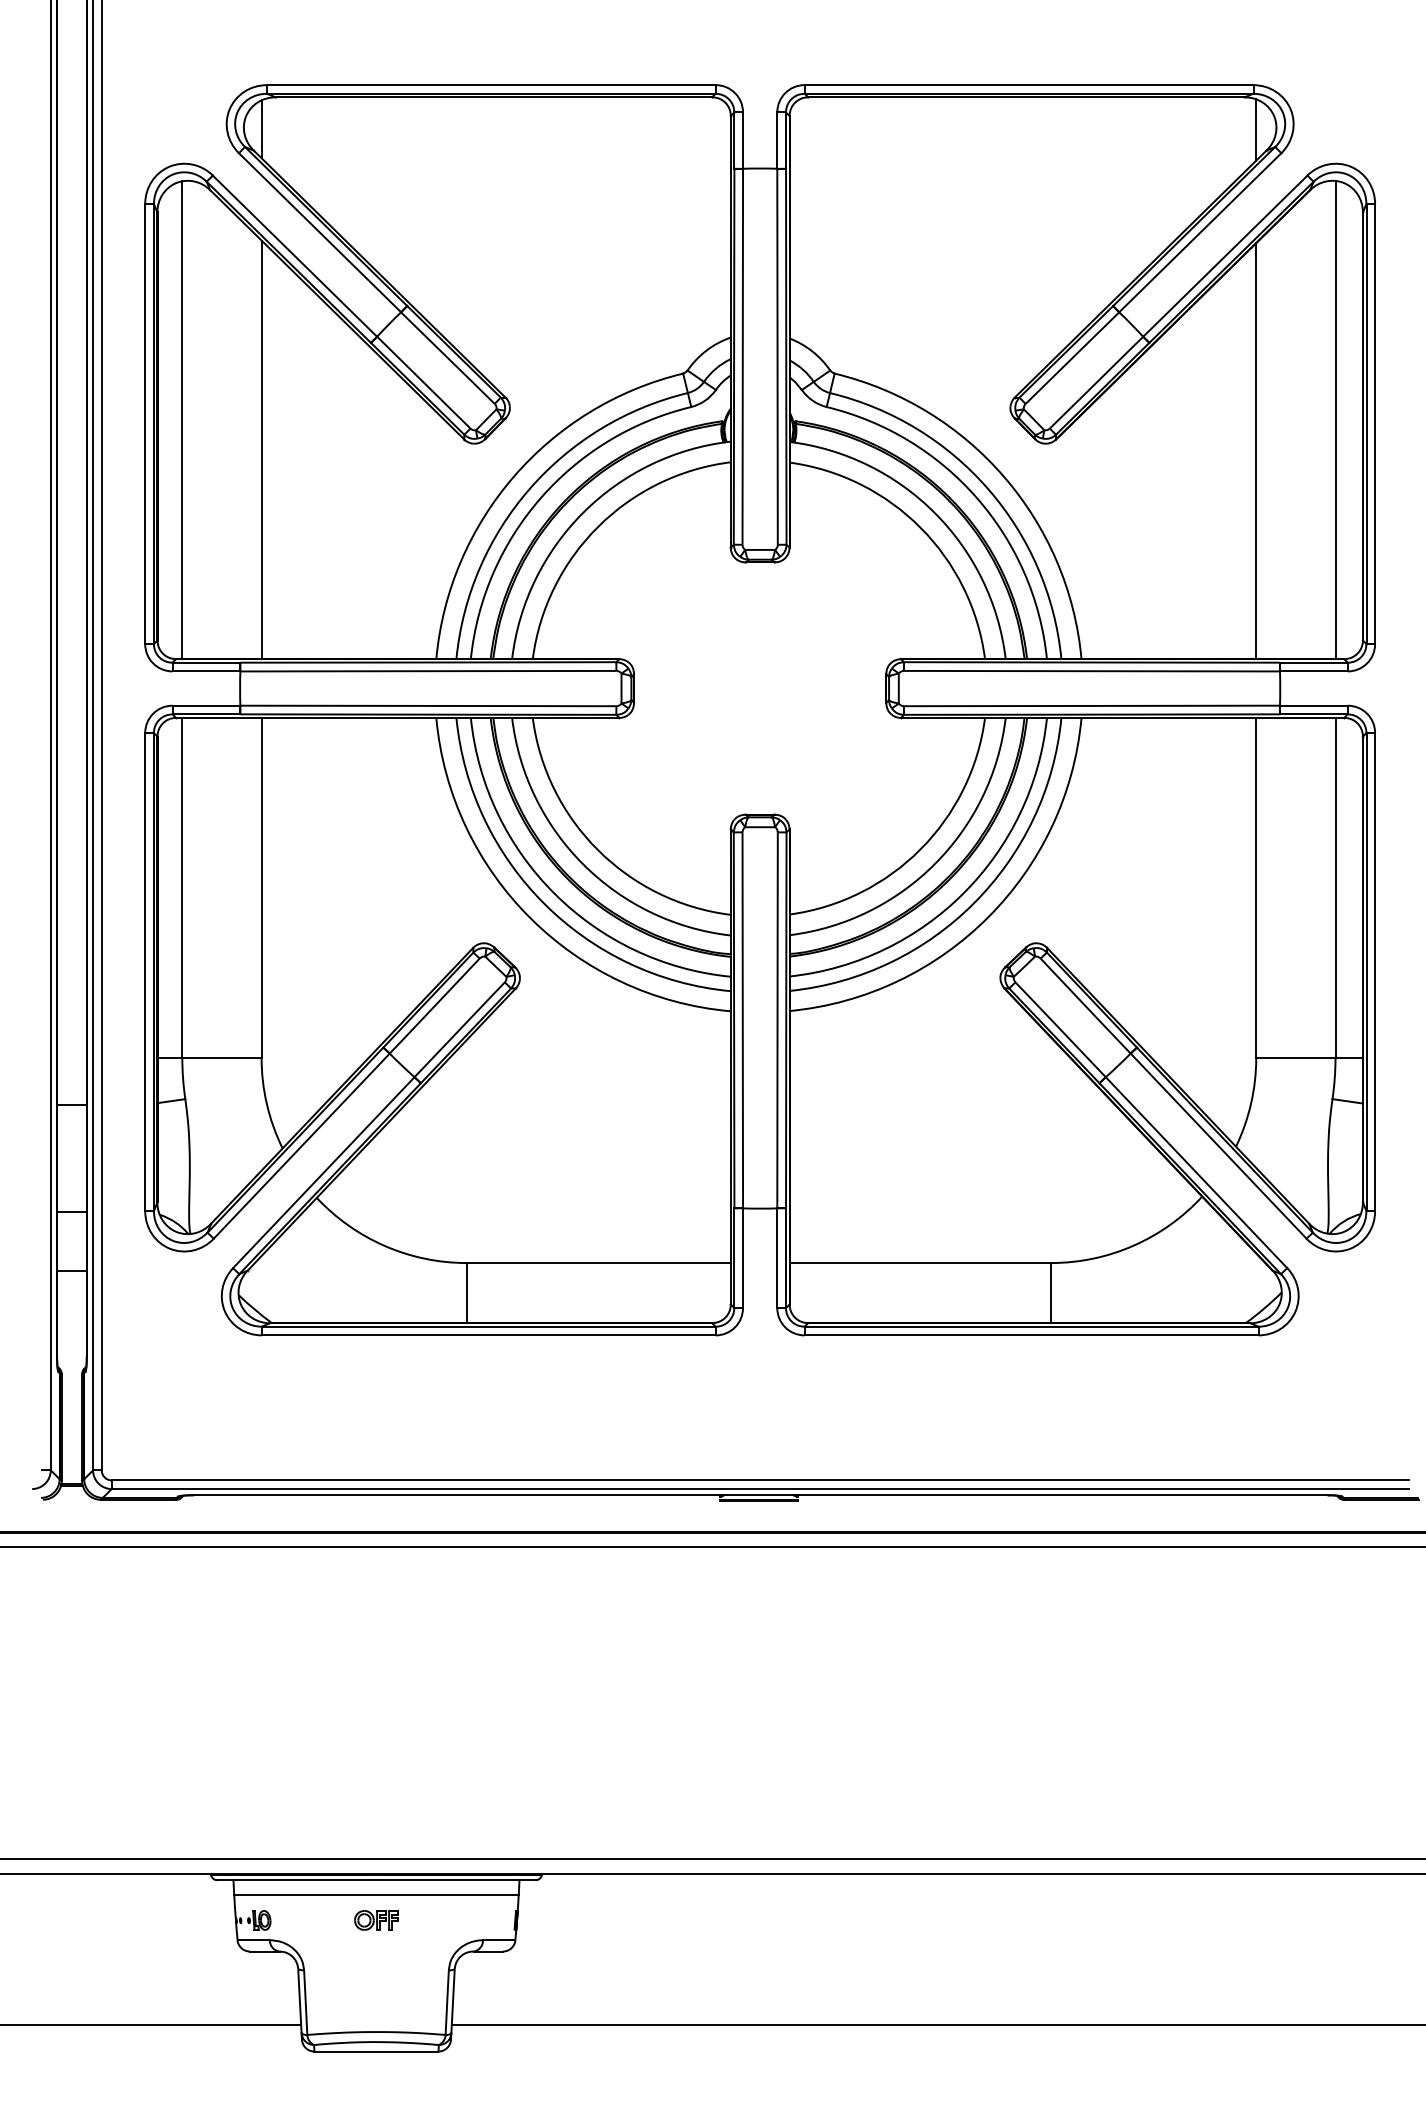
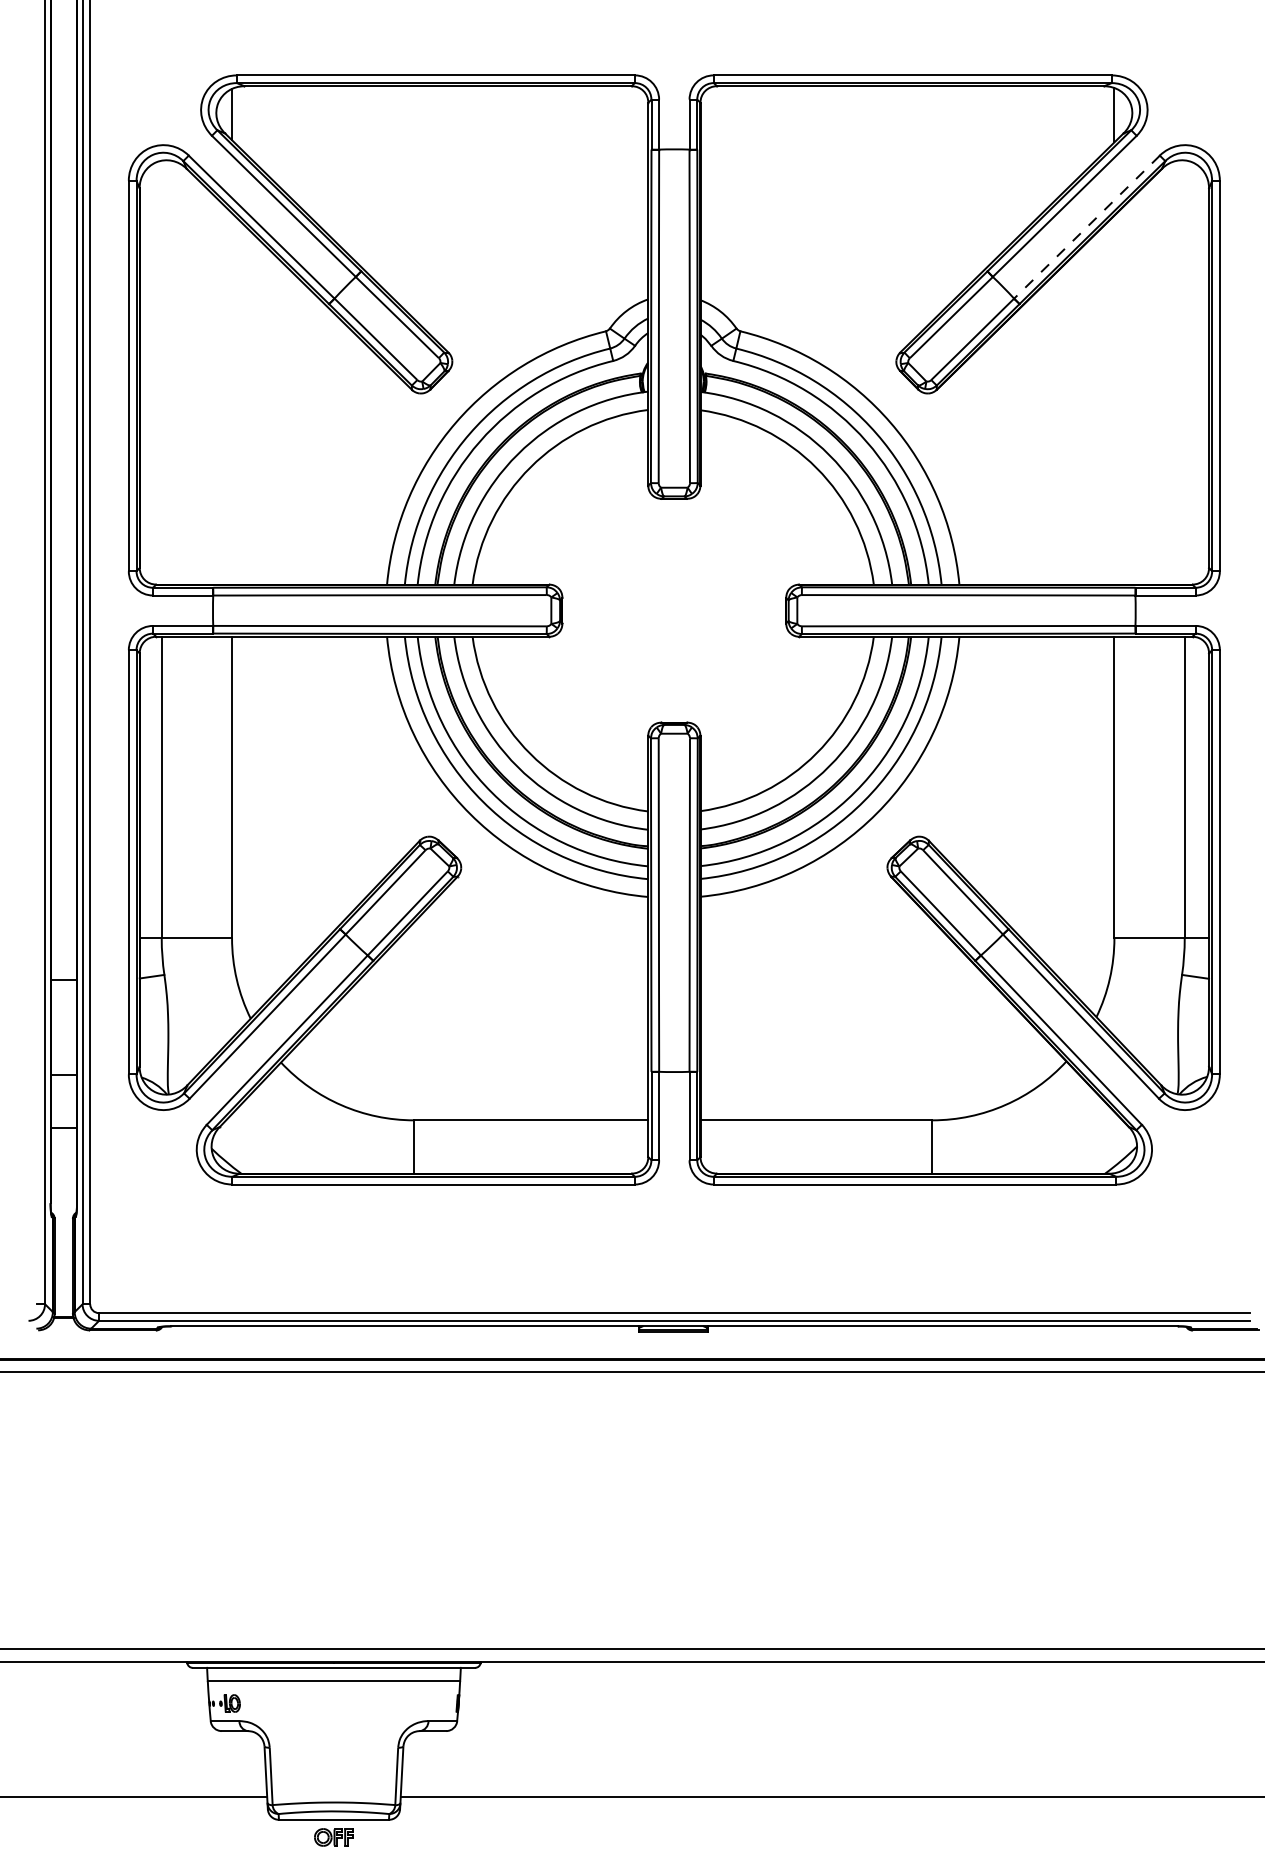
line: (1225, 256) -> (1087, 227), solid -> dashed
line: (1335, 419) -> (1184, 372), removed
line: (182, 420) -> (161, 372), removed
line: (261, 449) -> (231, 398), removed
line: (1256, 451) -> (1114, 400), removed
part: (376, 1920) -> (333, 1837), moved

